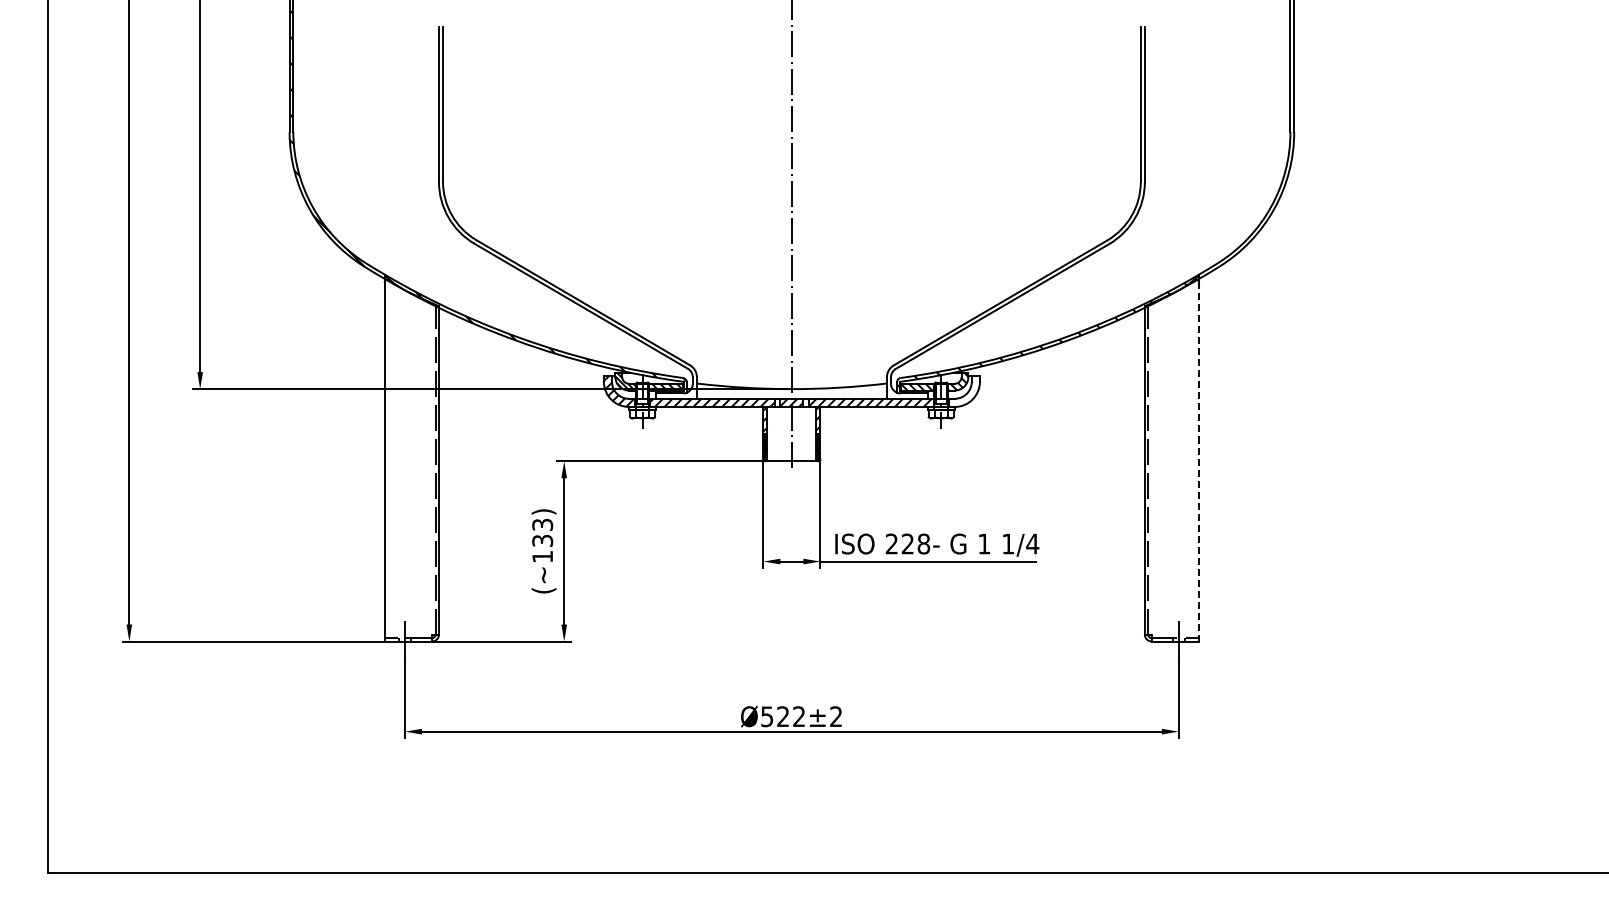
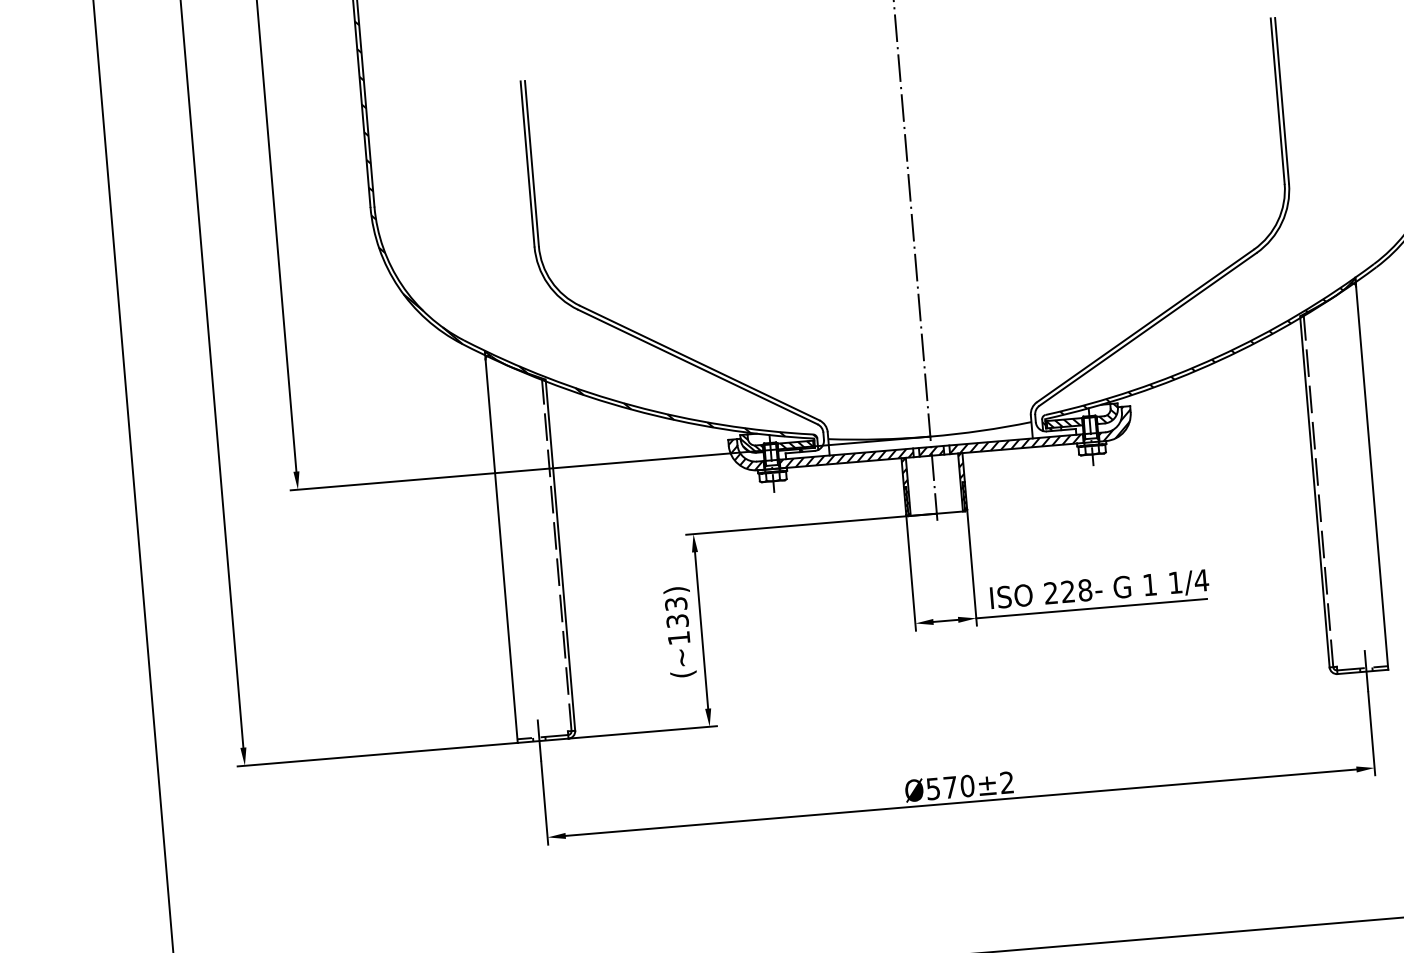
hatch: (963, 391) -> (1113, 423), added
line: (1199, 457) -> (1372, 473), dashed -> solid
text: (791, 716) -> (959, 786), Ø522 -> Ø570

